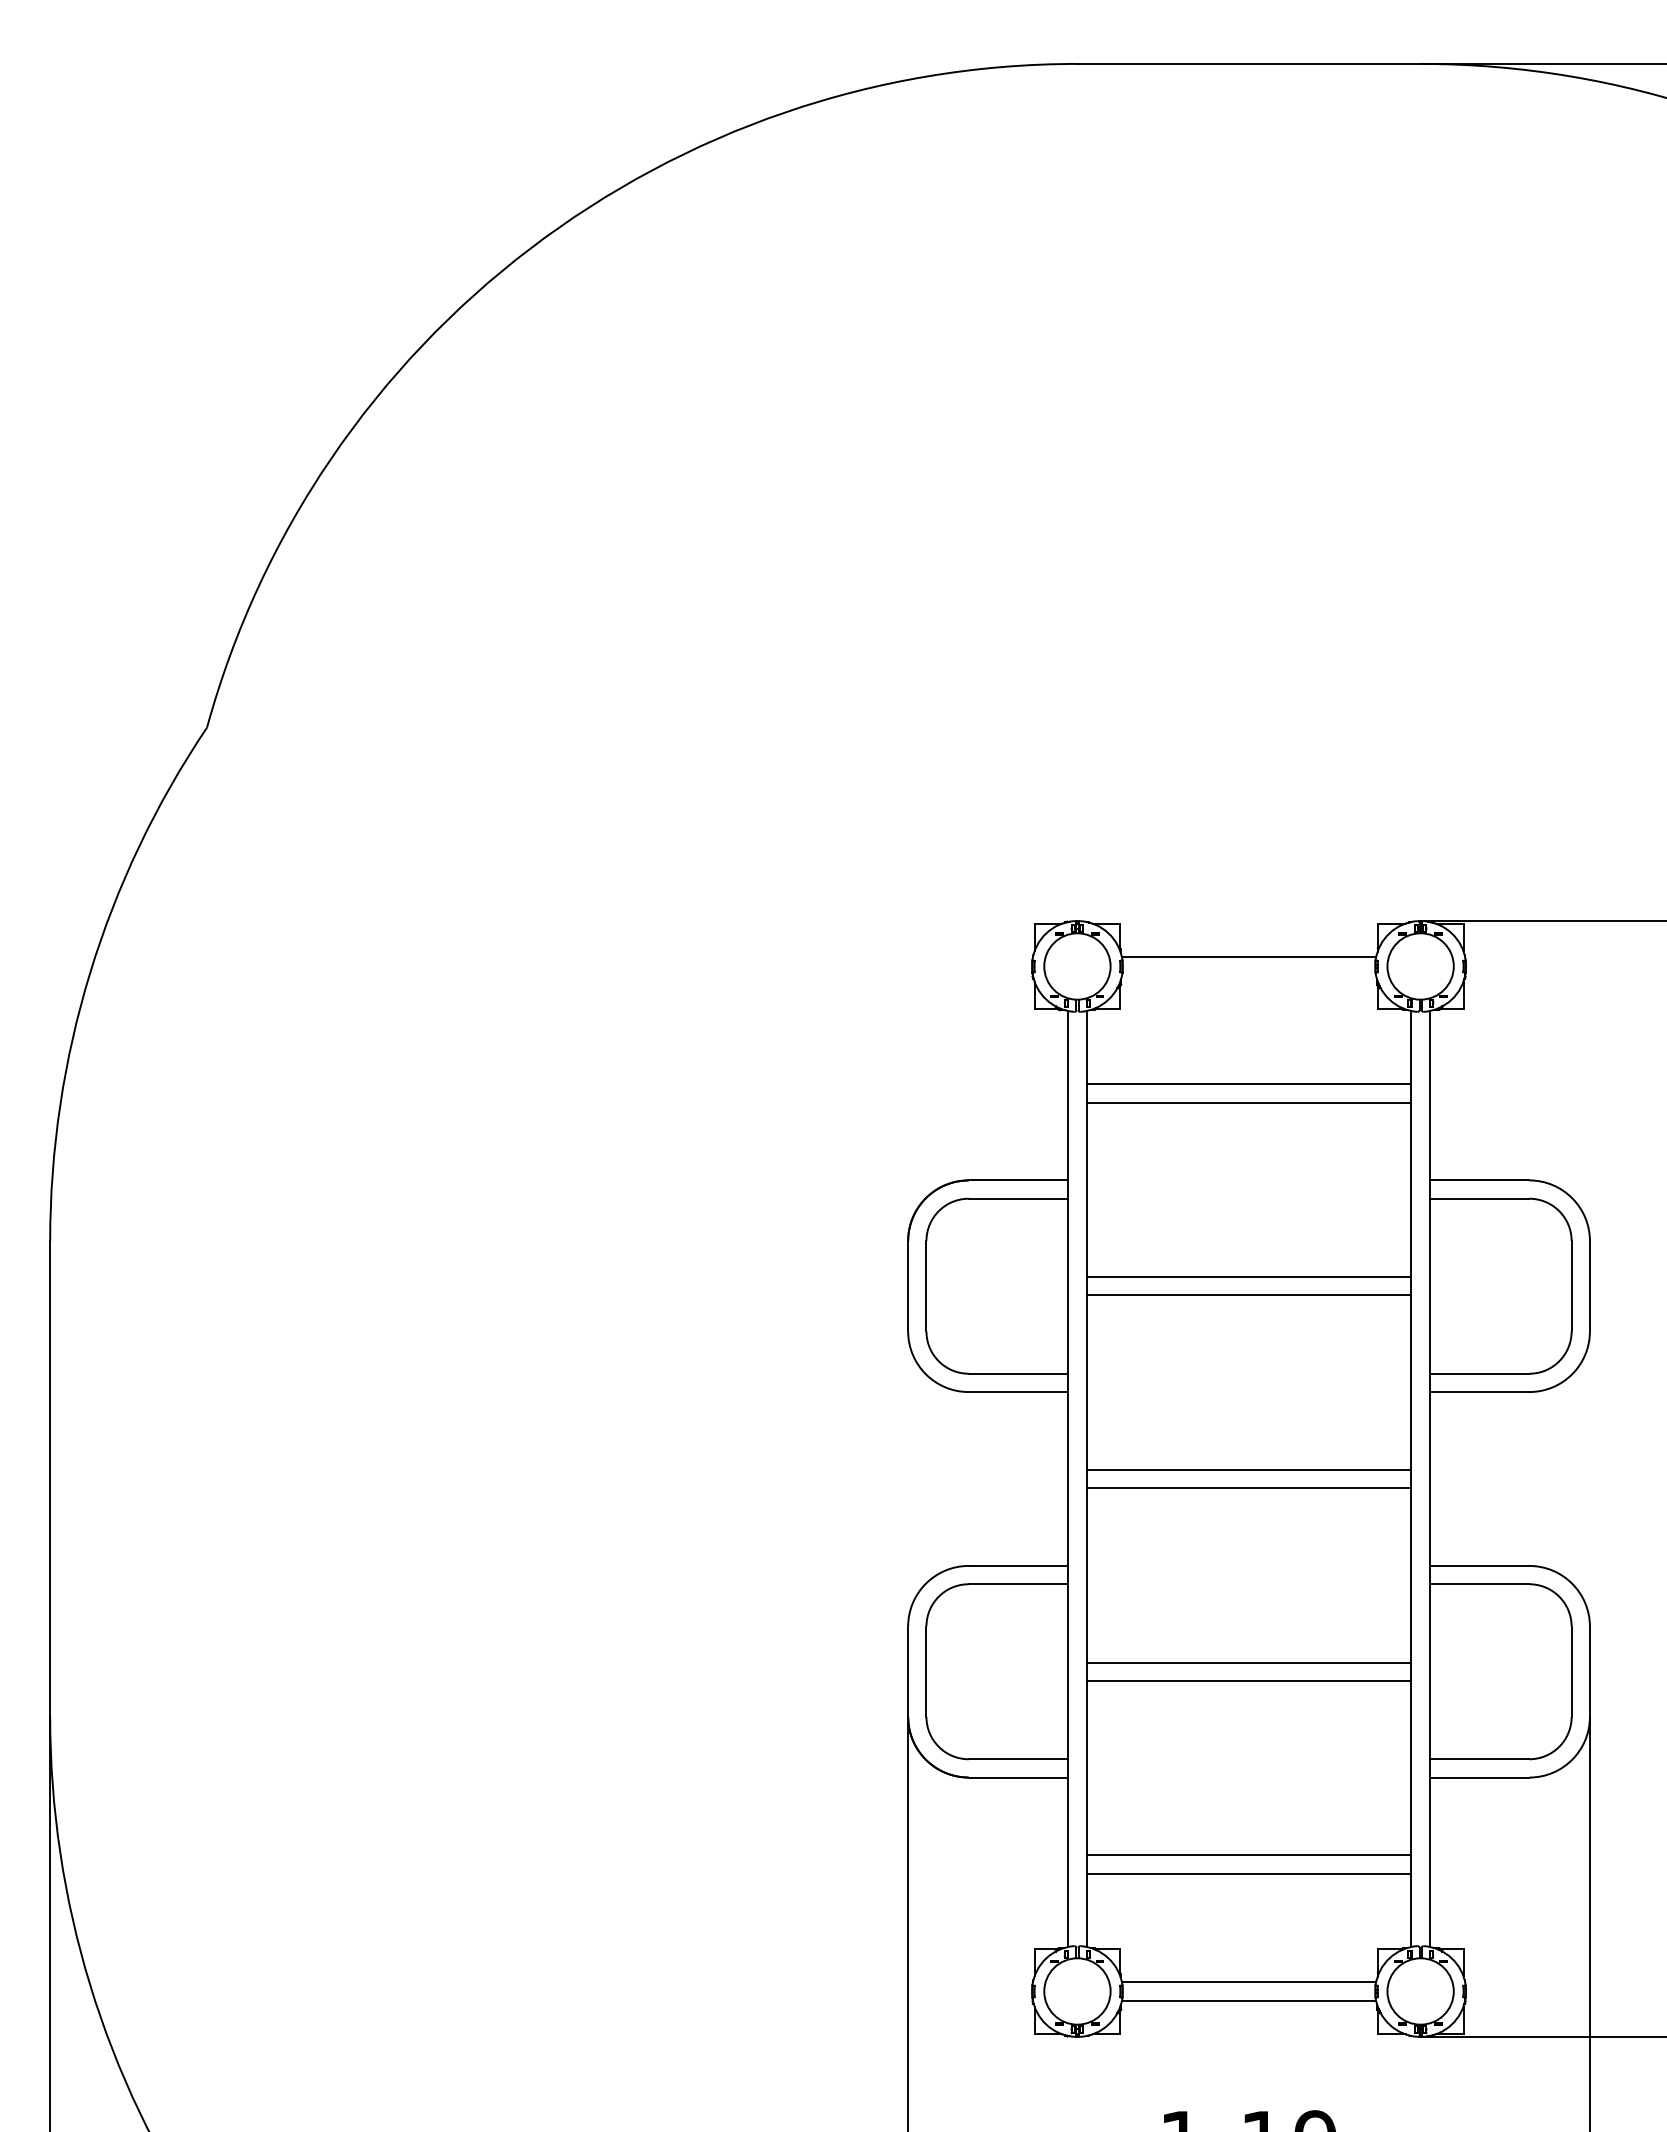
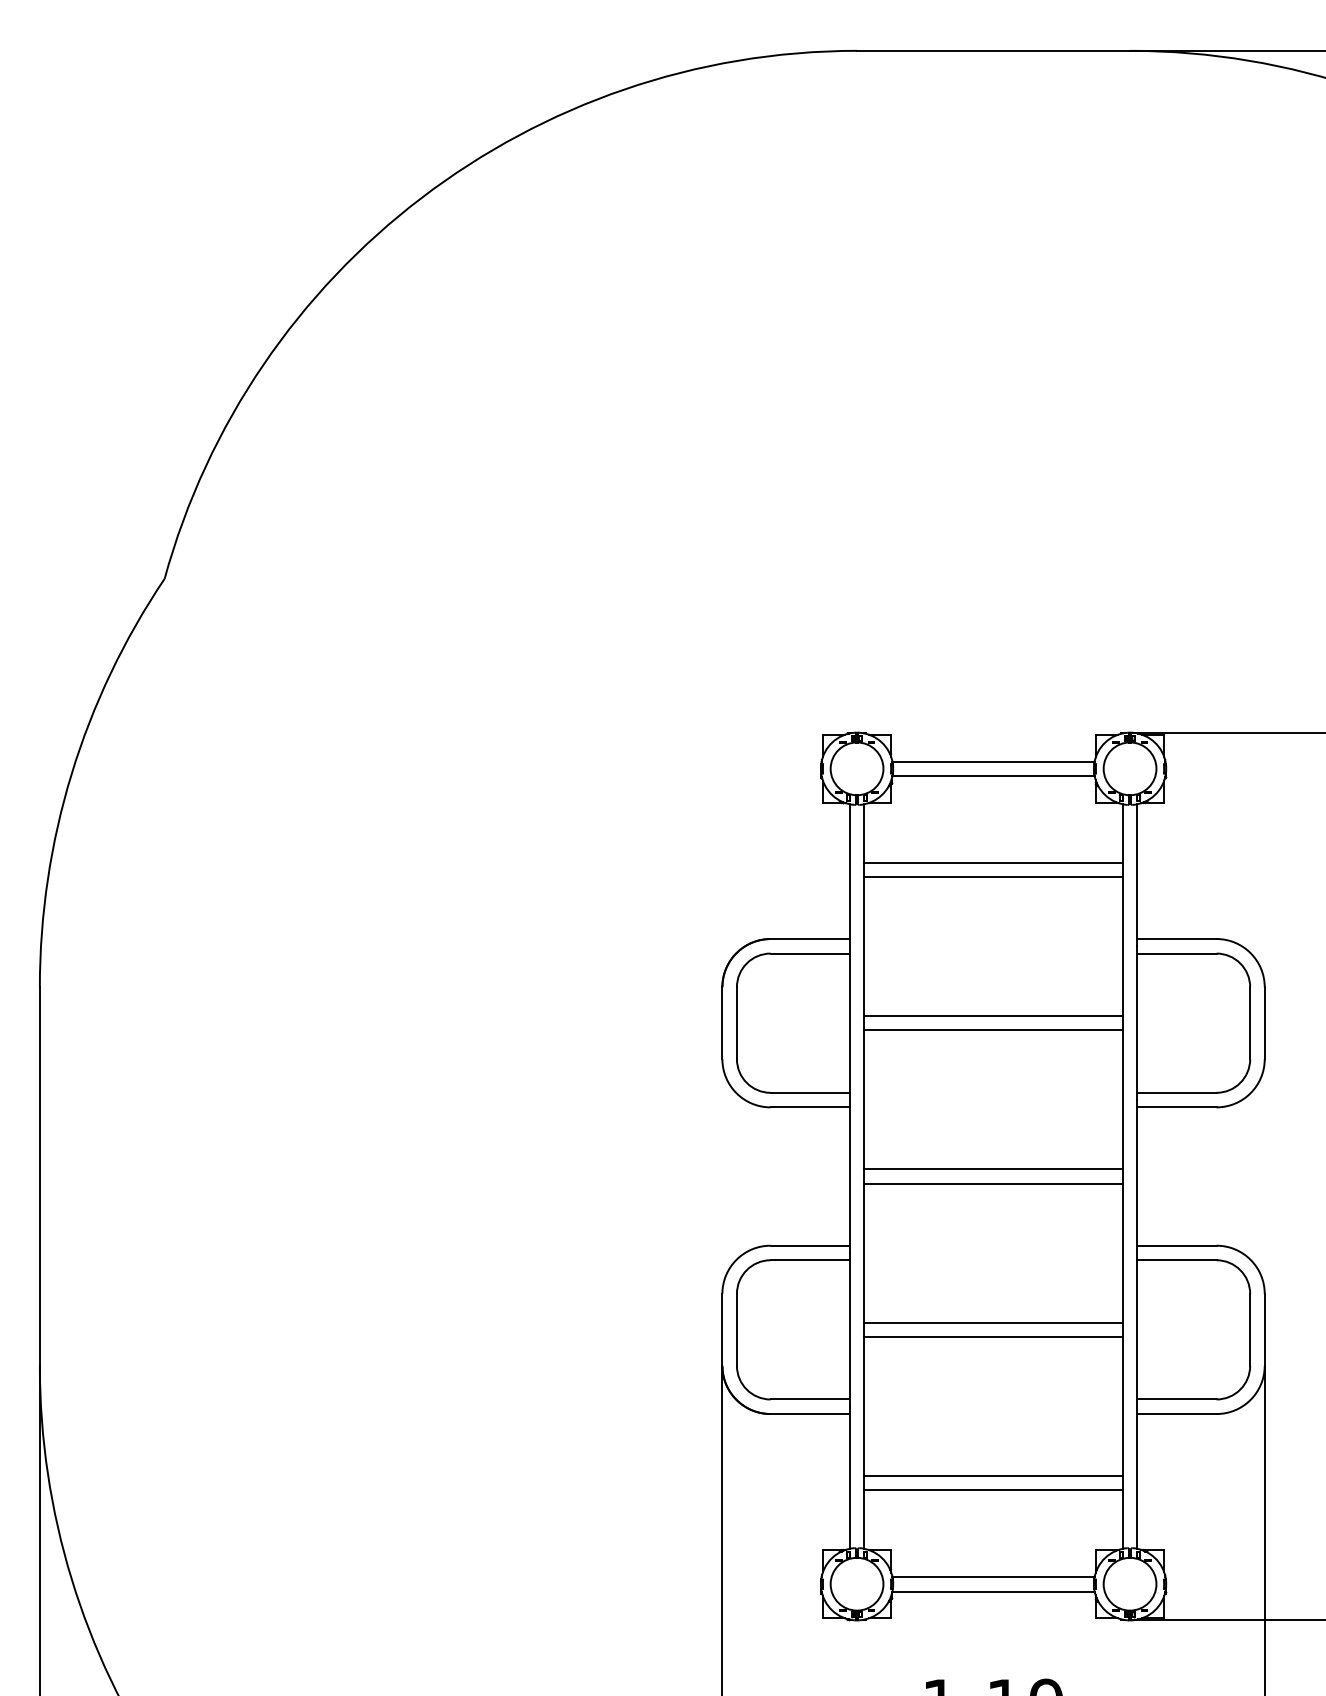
line: (1248, 975) -> (993, 776), added

